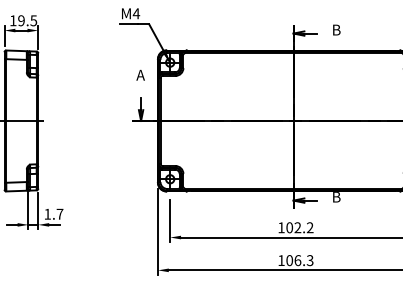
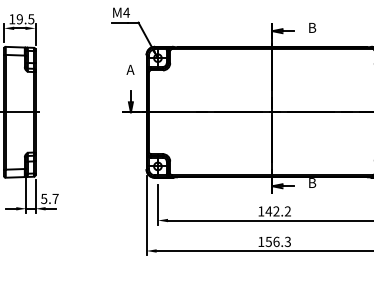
text: (47, 213) -> (44, 198), 1.7 -> 5.7
text: (289, 227) -> (268, 211), 102.2 -> 142.2
text: (289, 260) -> (268, 241), 106.3 -> 156.3

